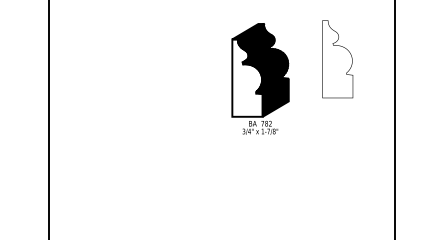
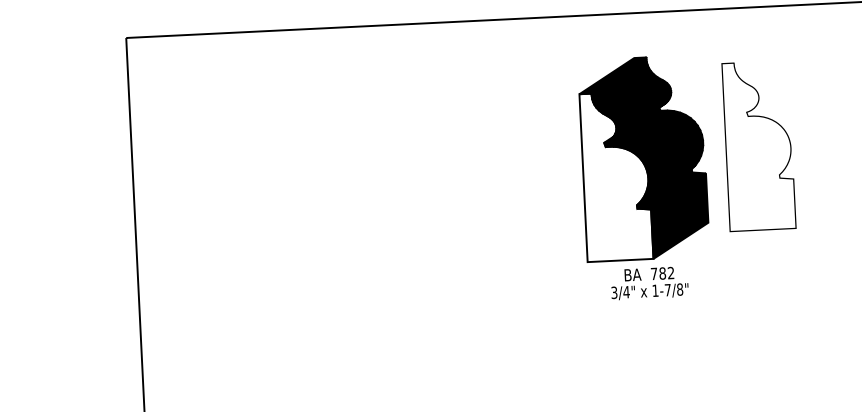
part: (260, 78) -> (644, 176), moved

